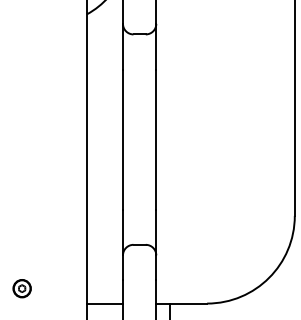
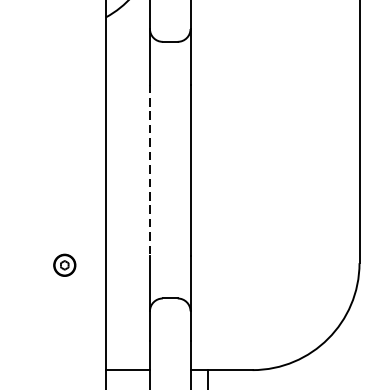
line: (122, 140) -> (149, 171), solid -> dashed
part: (21, 288) -> (63, 265), moved

